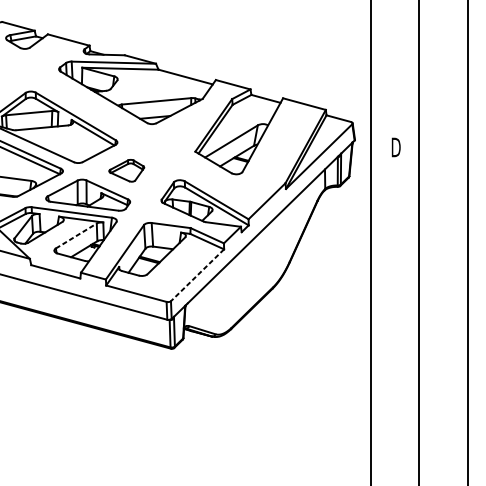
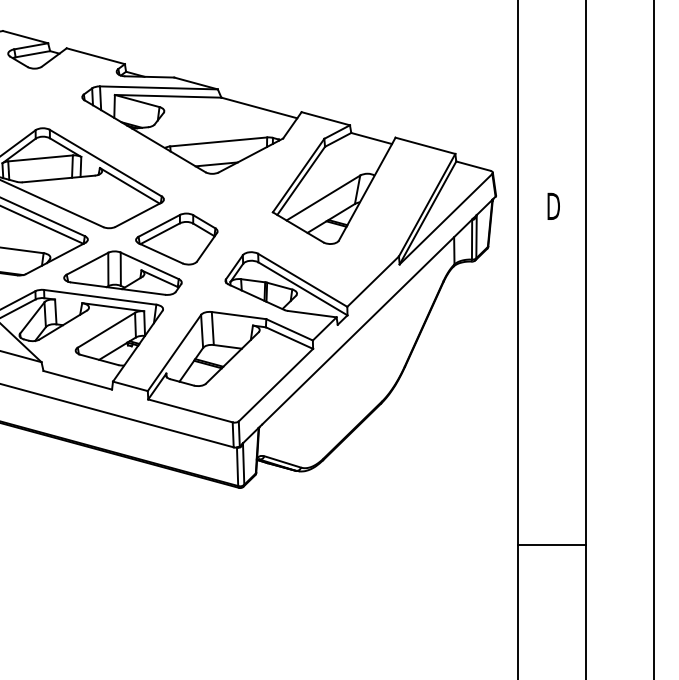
part: (126, 170) -> (176, 238), size x1.67
line: (76, 235) -> (106, 329), dashed -> solid
line: (197, 275) -> (275, 385), dashed -> solid
line: (394, 389) -> (551, 545), added

